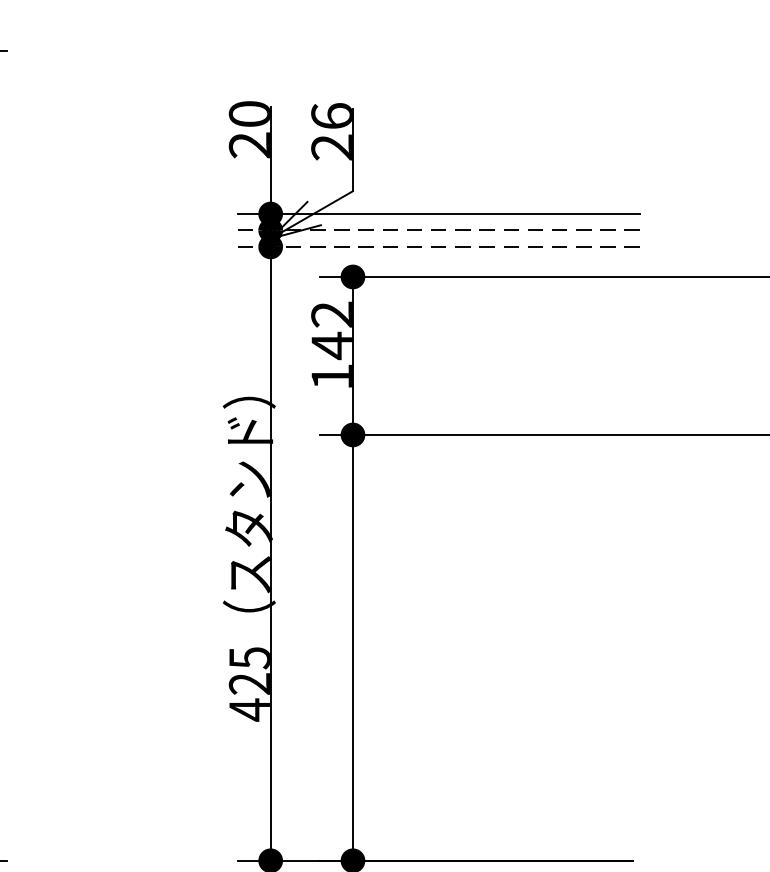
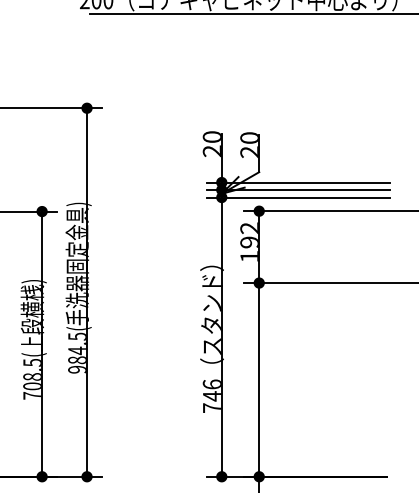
text: (329, 114) -> (248, 137), 26 -> 20
line: (437, 231) -> (297, 190), dashed -> solid
line: (437, 246) -> (297, 197), dashed -> solid
text: (329, 345) -> (248, 242), 142 -> 192
text: (248, 684) -> (211, 396), 425 -> 746

